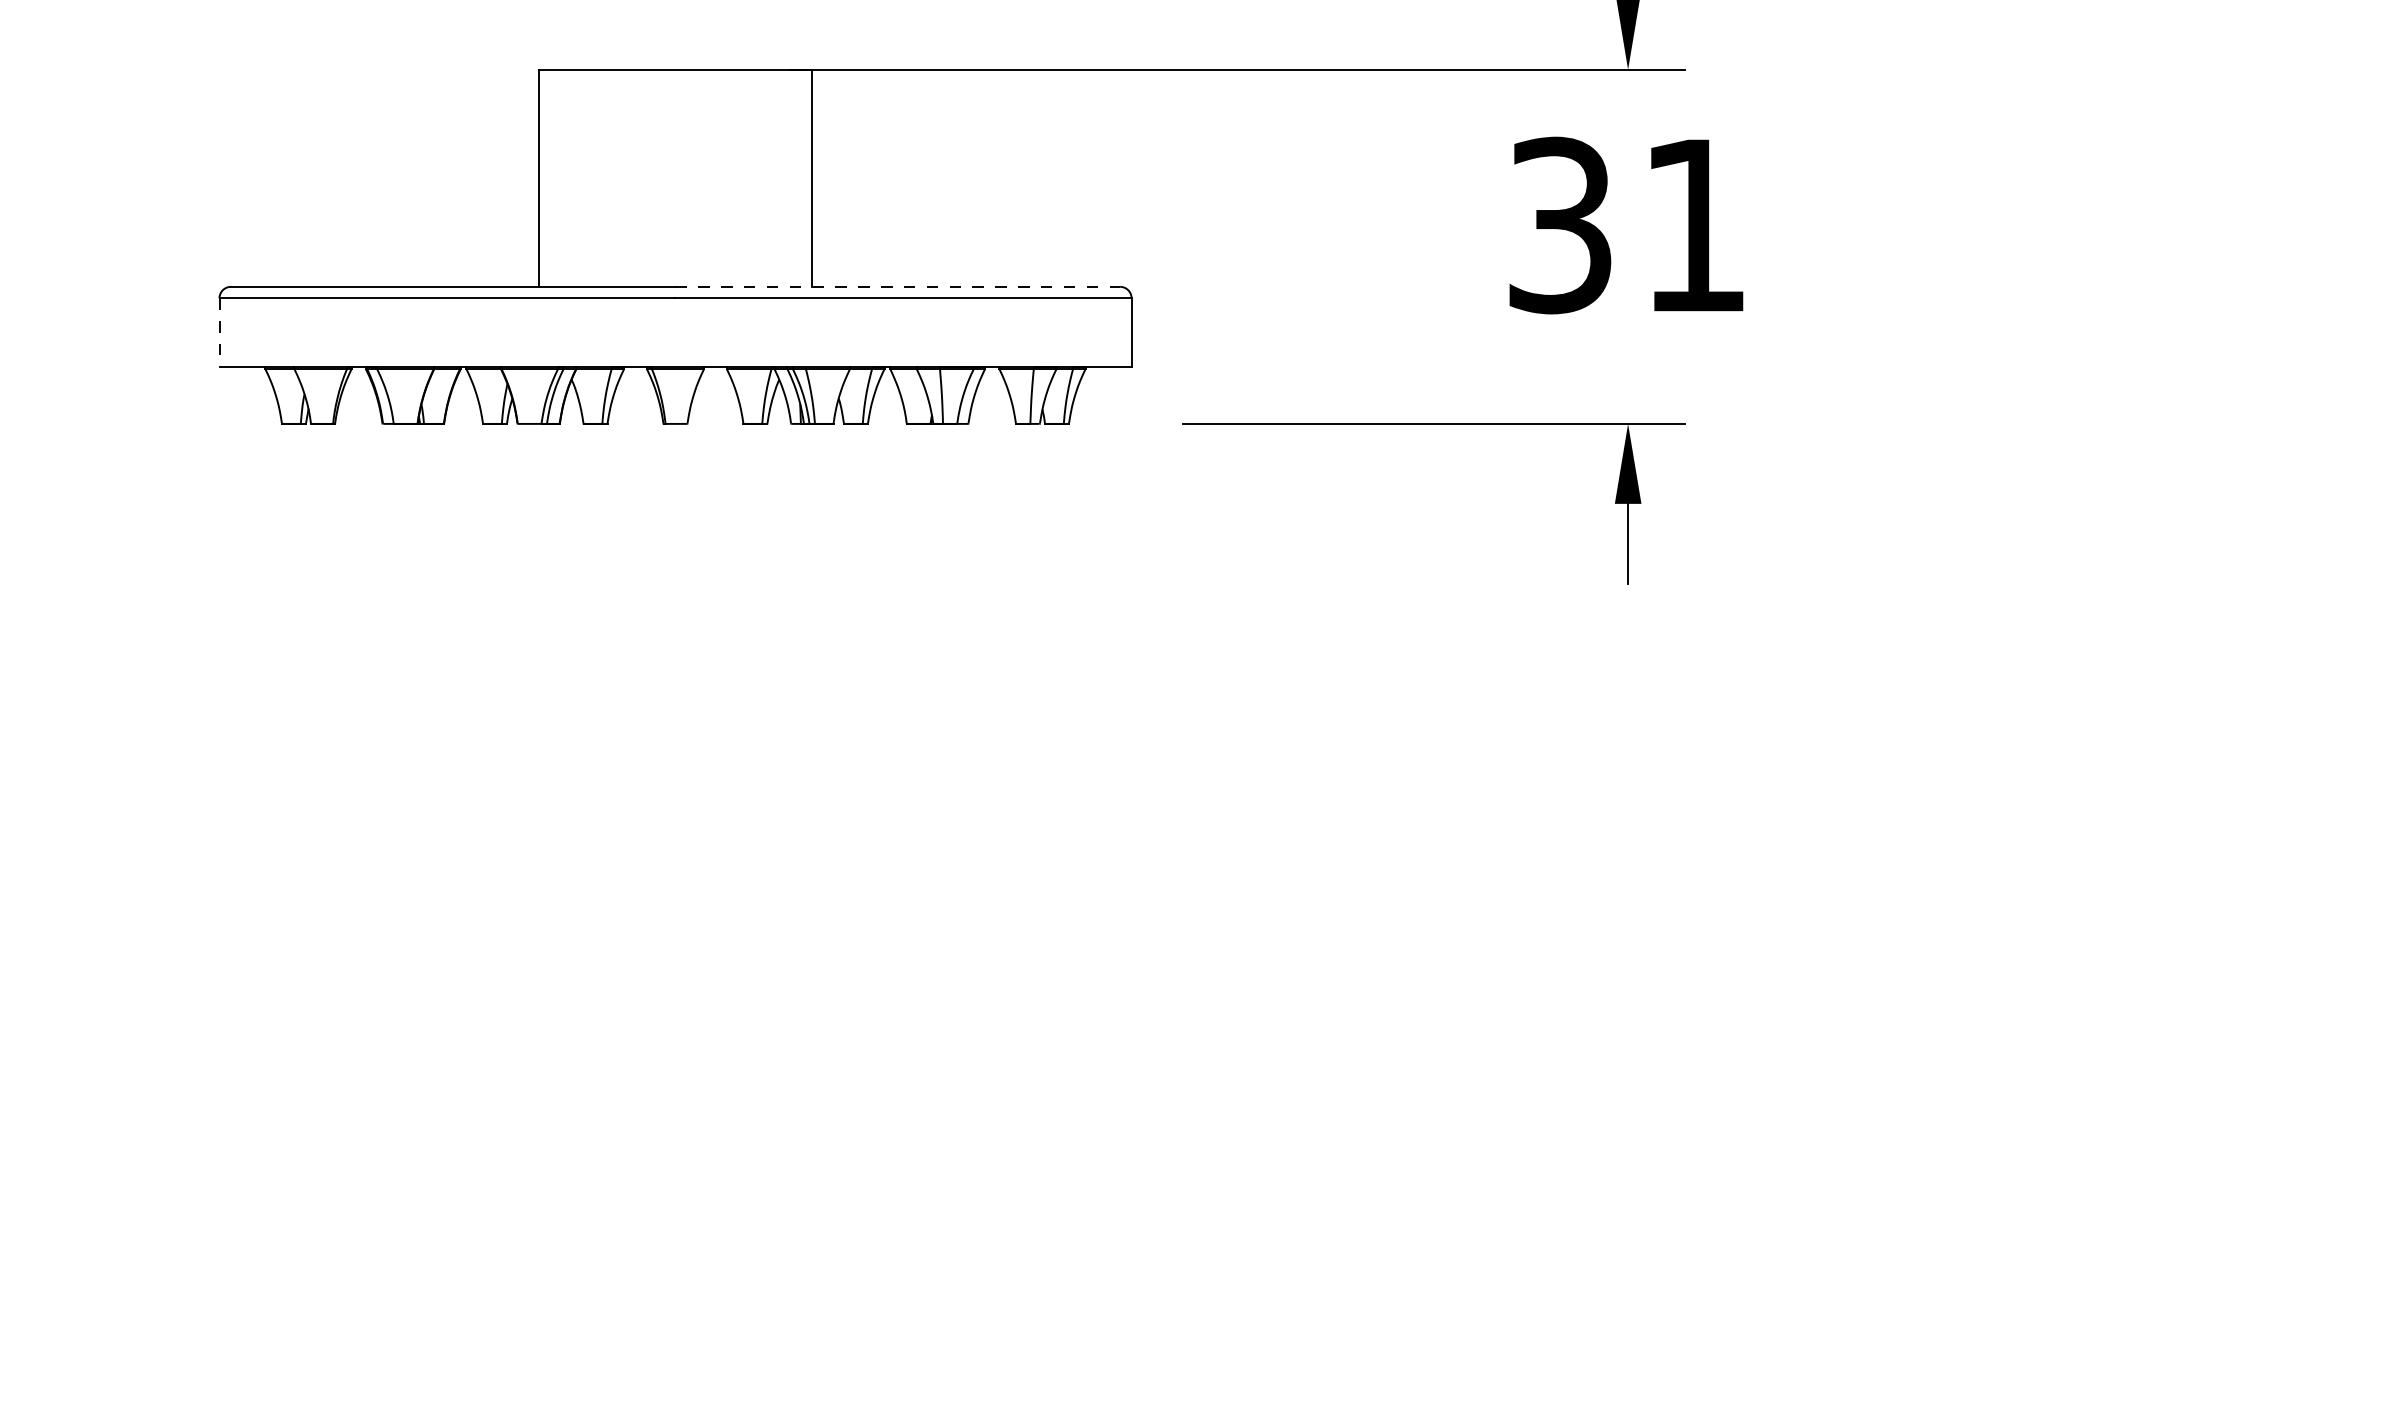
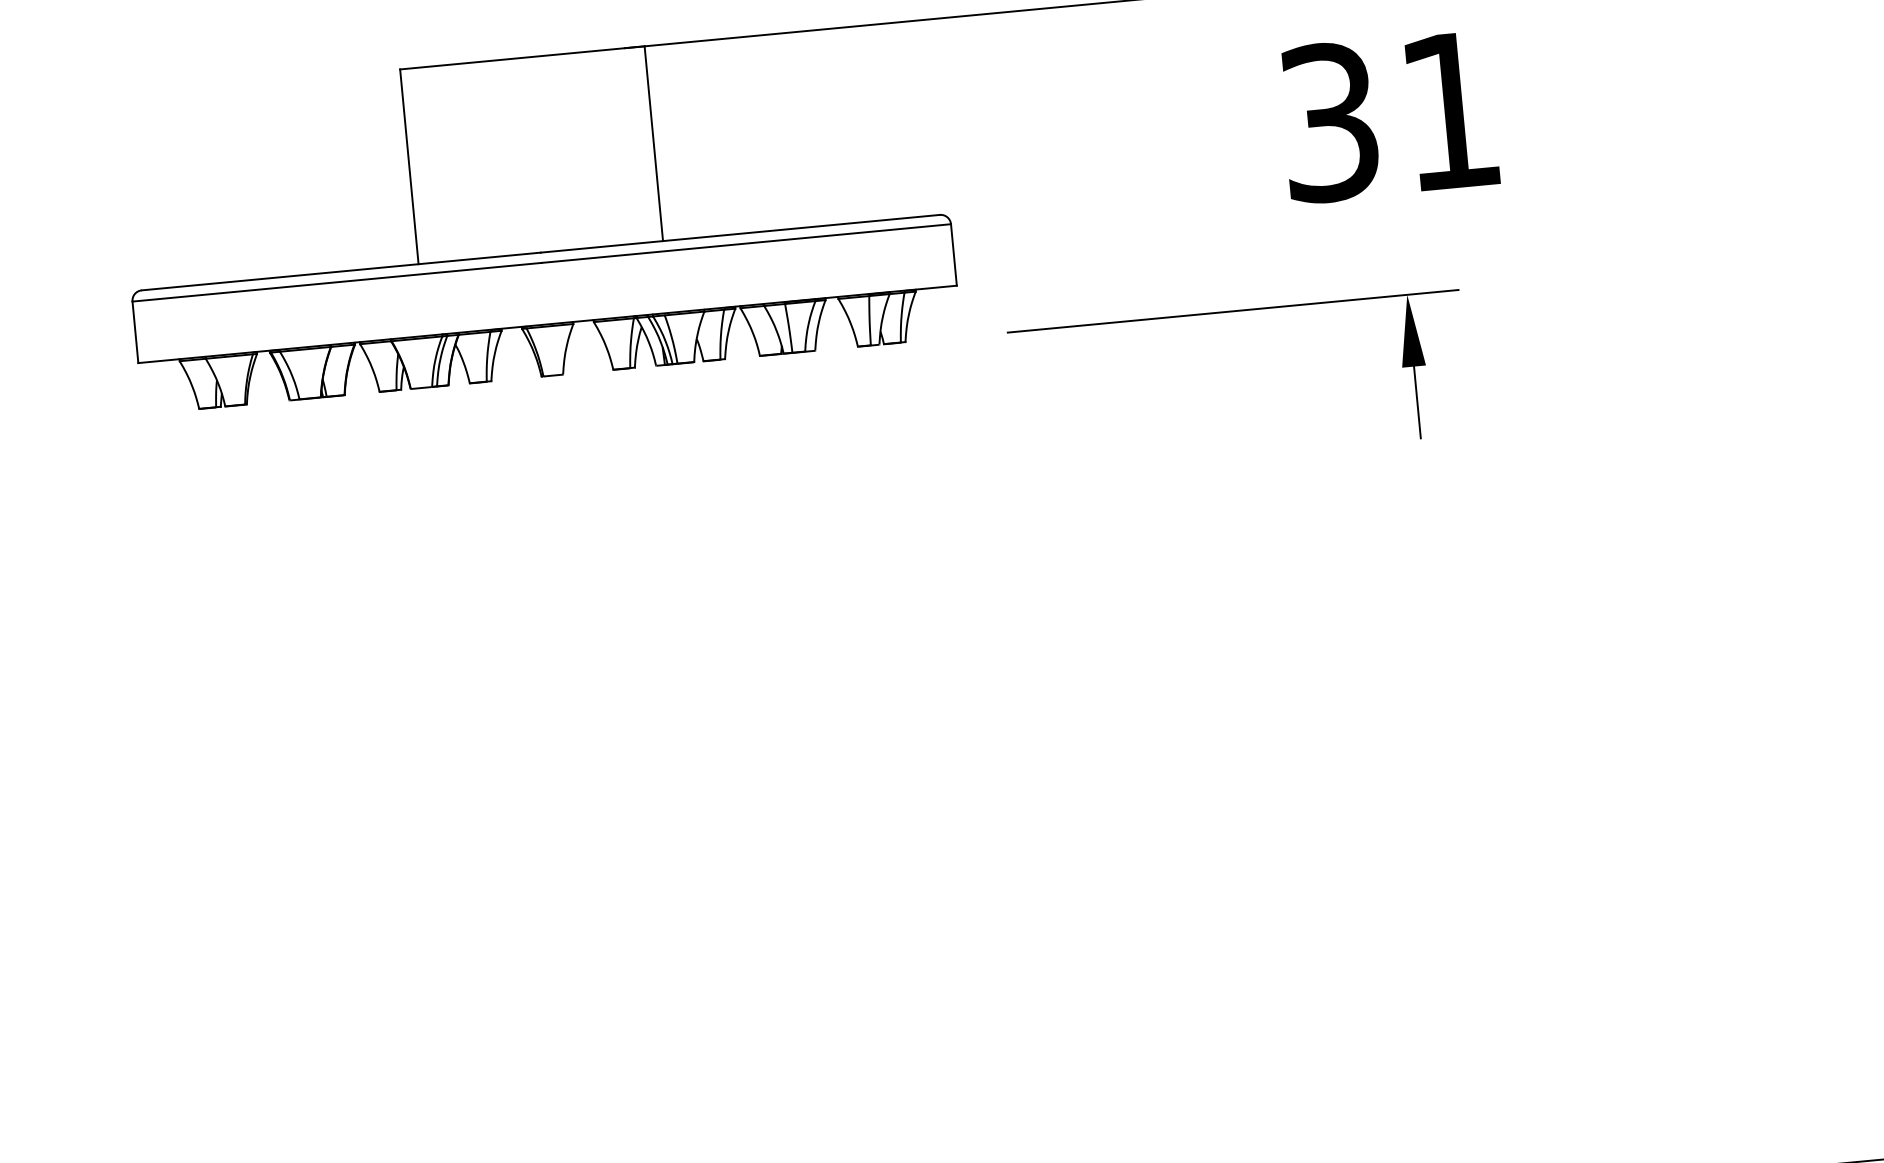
line: (898, 286) -> (740, 233), dashed -> solid
line: (219, 333) -> (135, 333), dashed -> solid

